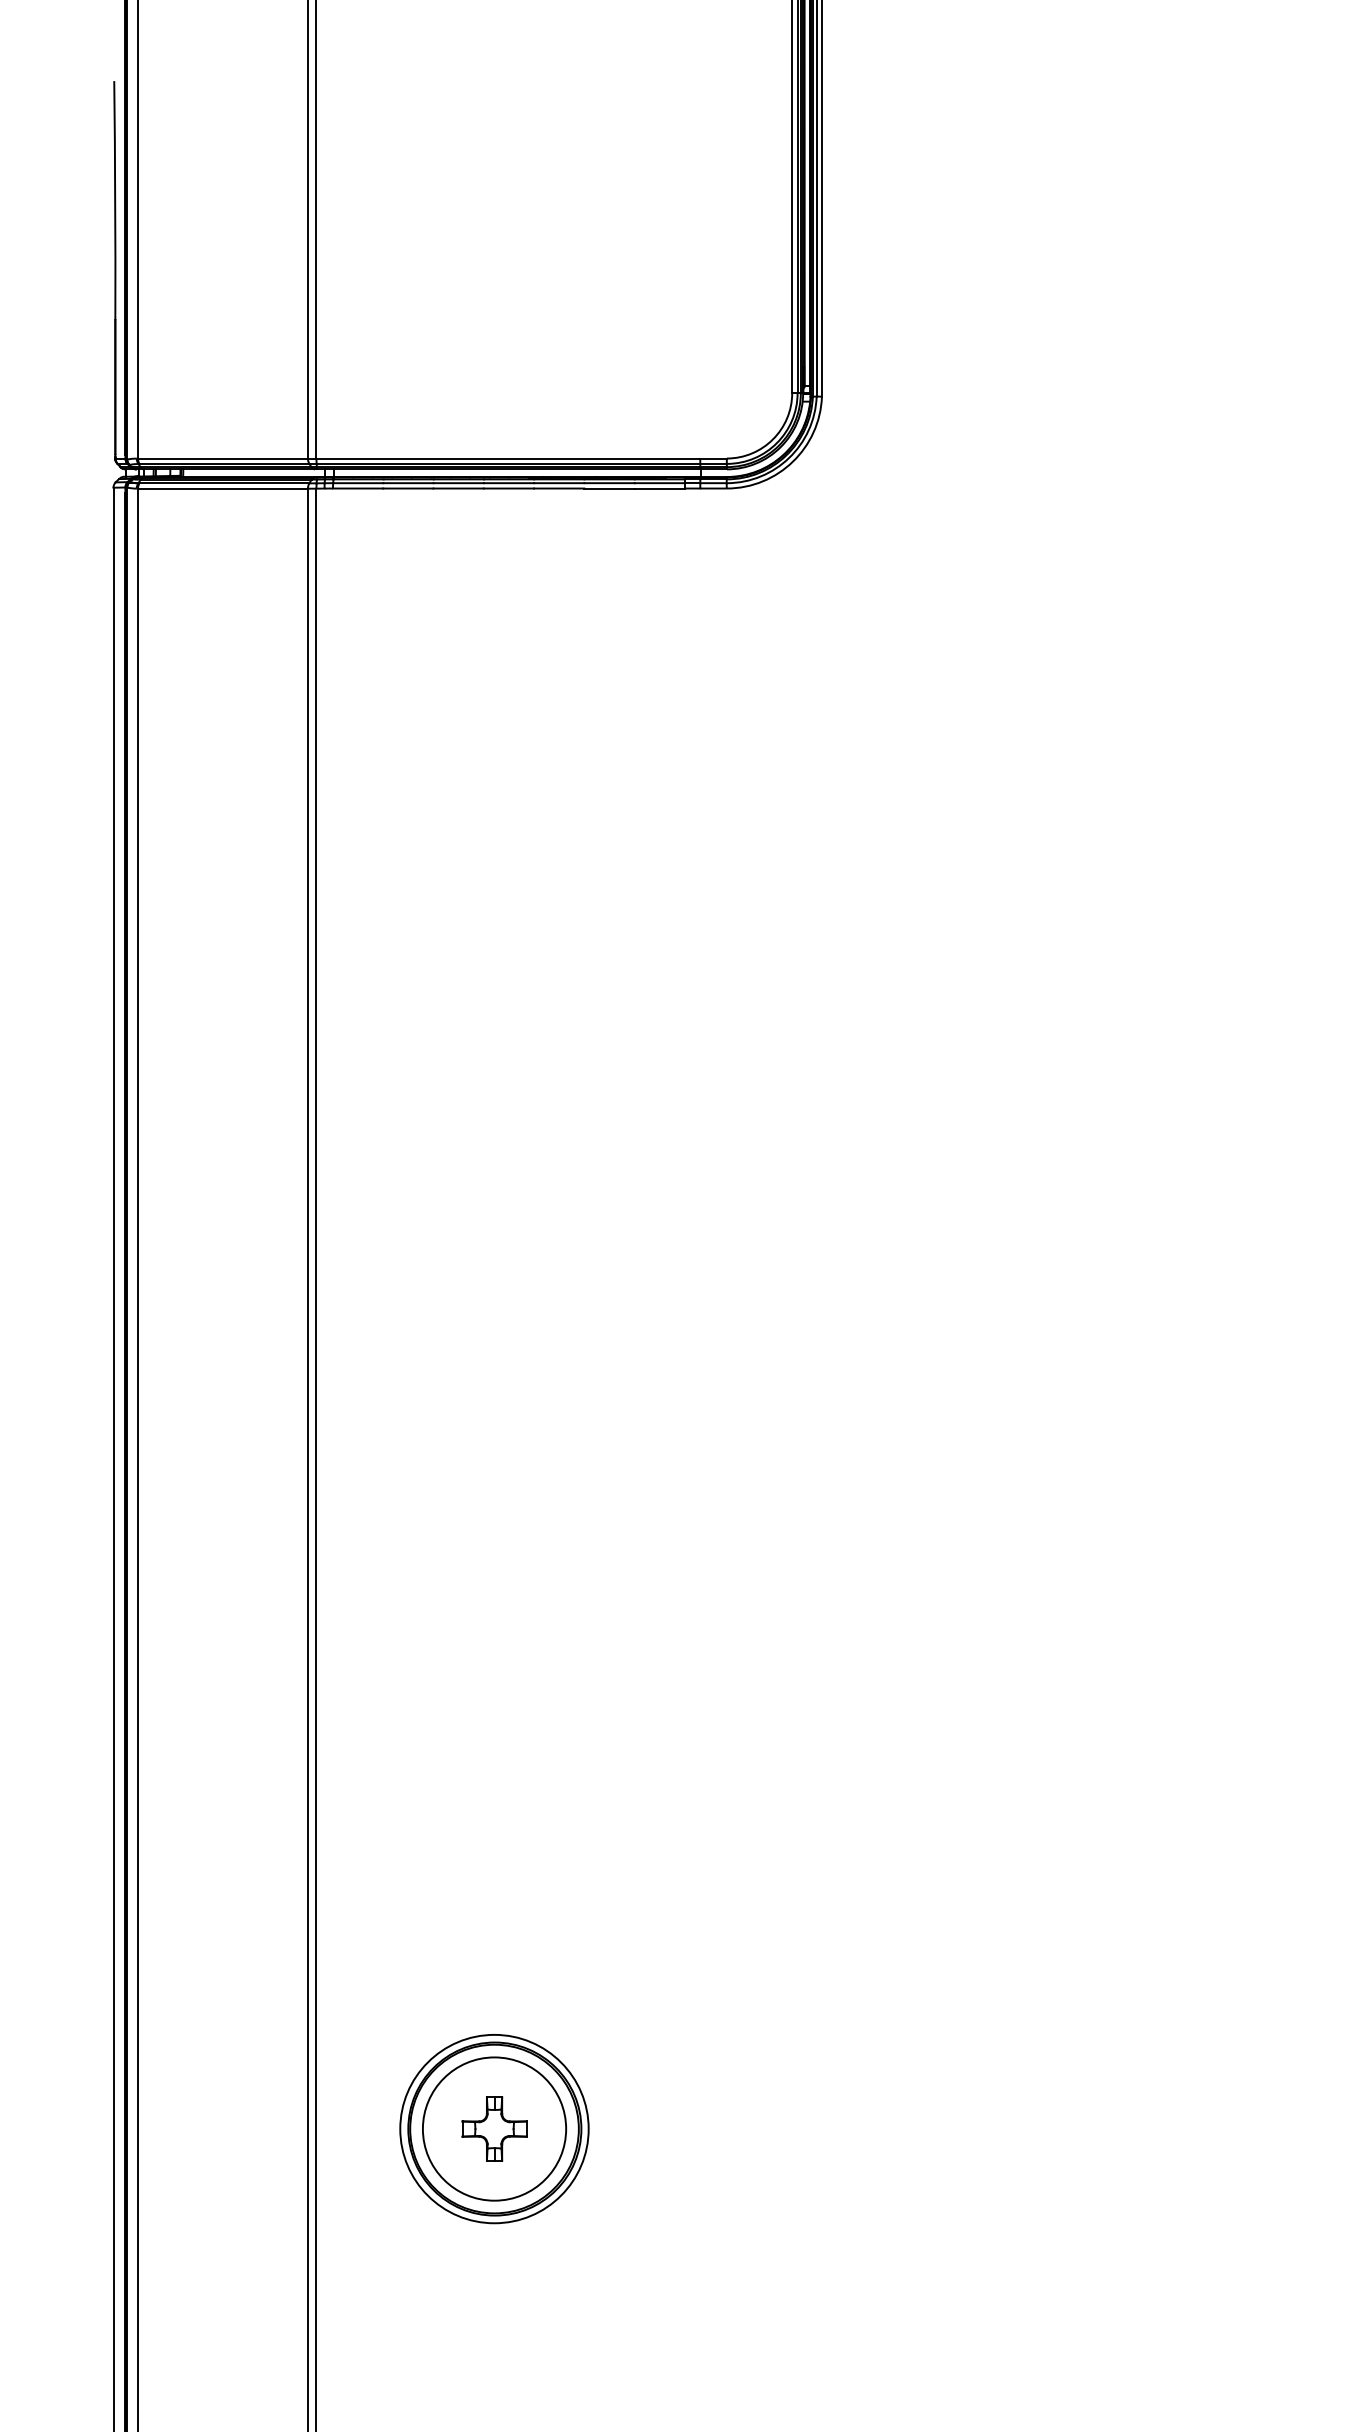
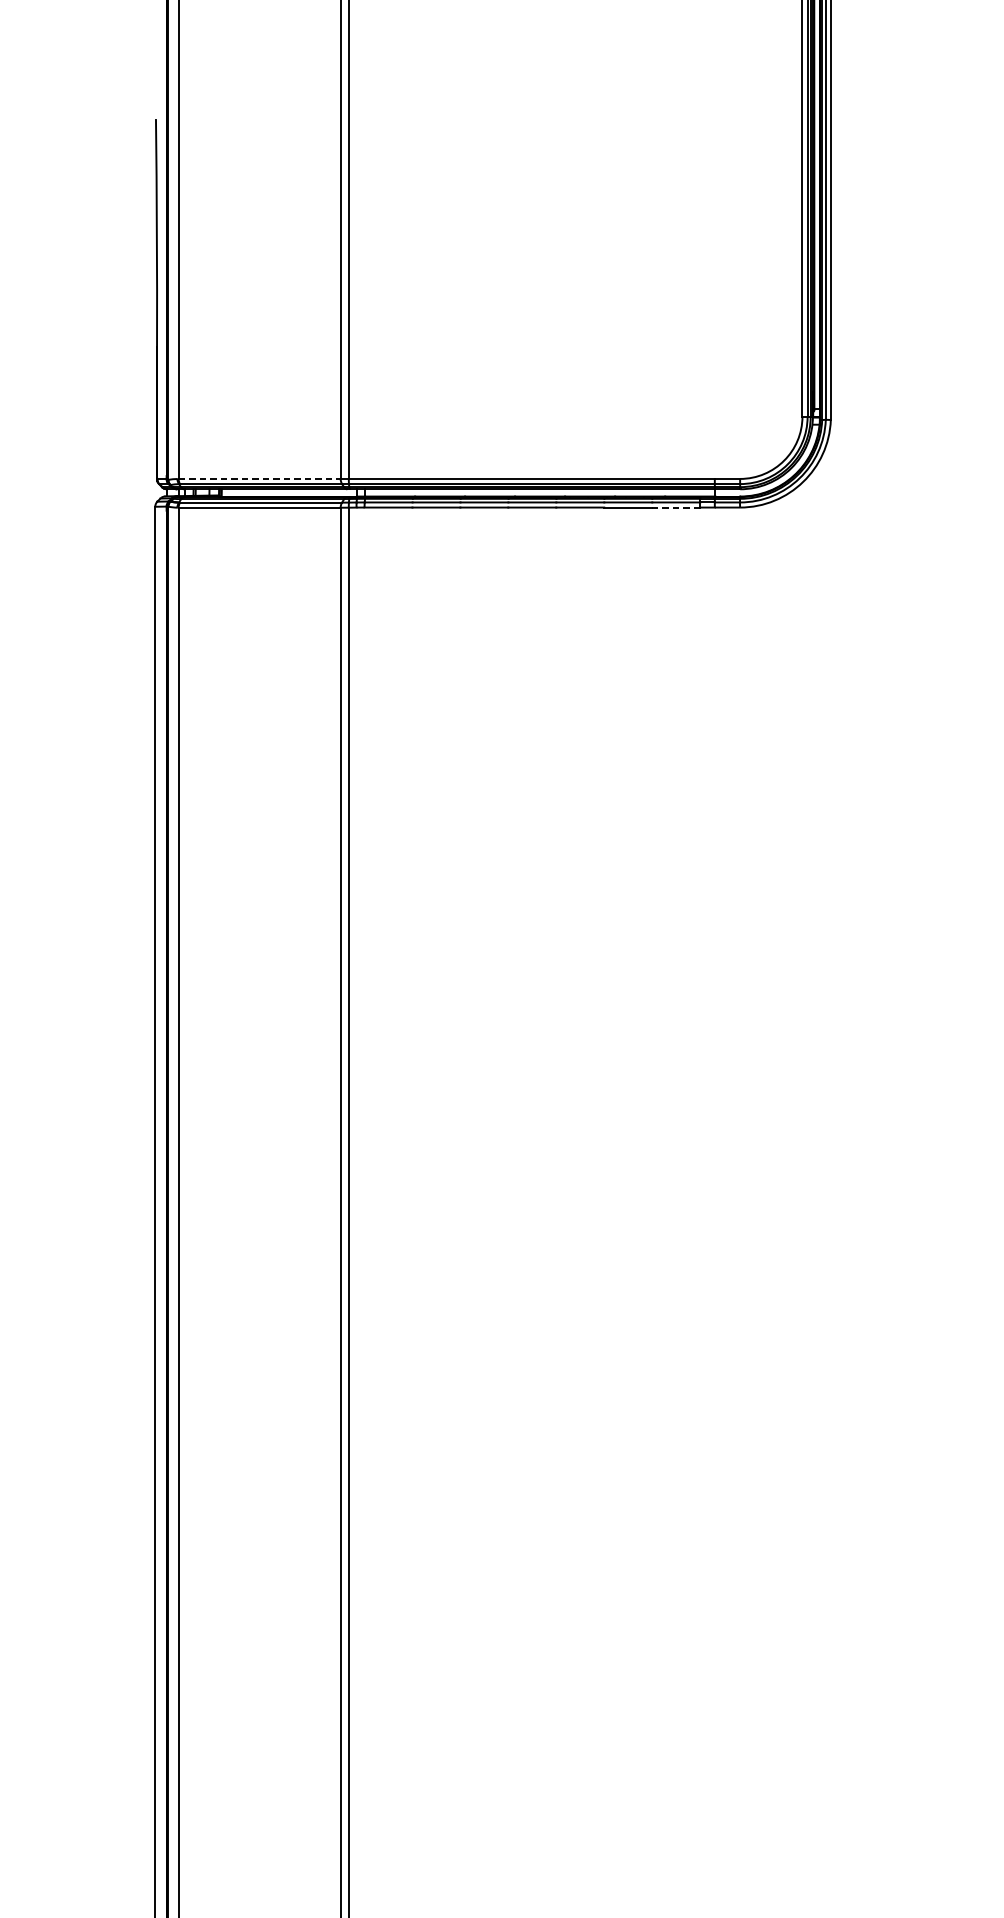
line: (223, 458) -> (260, 478), solid -> dashed
line: (659, 488) -> (675, 507), solid -> dashed

